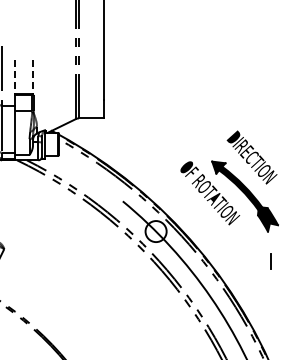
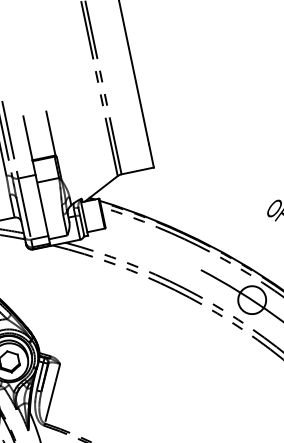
line: (15, 77) -> (28, 138), dashed -> solid
line: (33, 77) -> (51, 133), dashed -> solid

